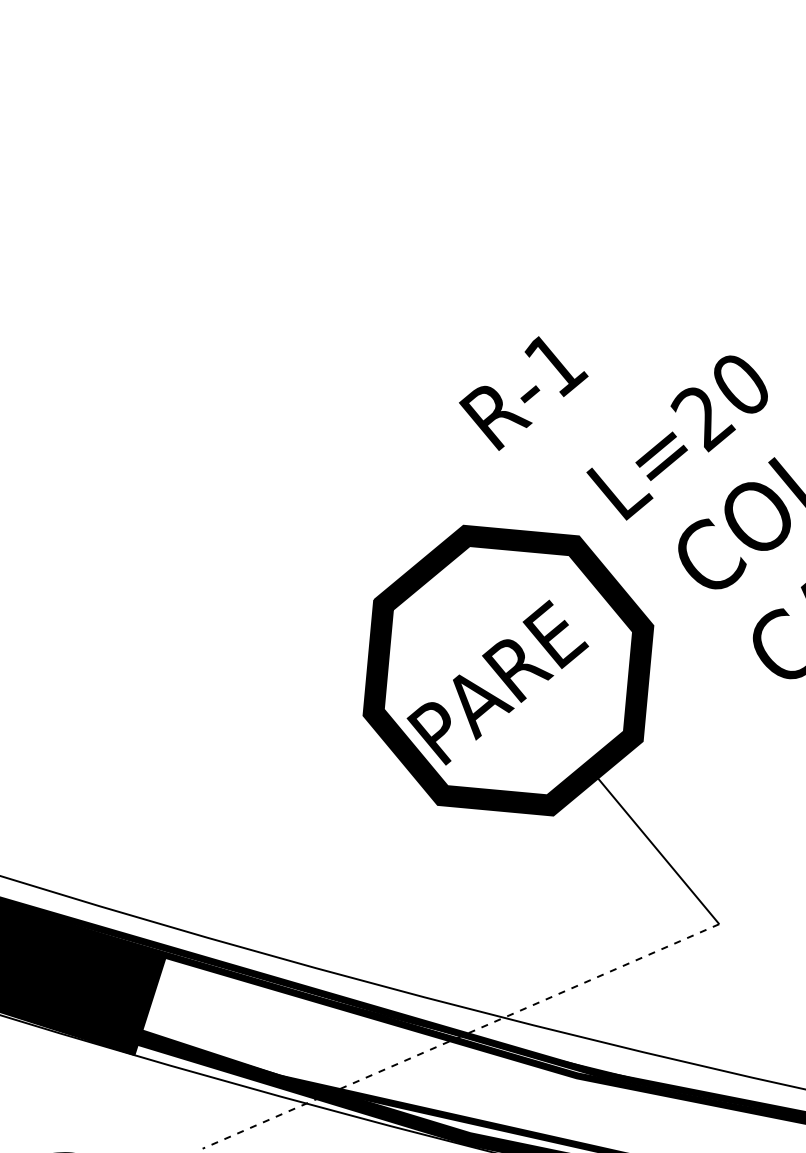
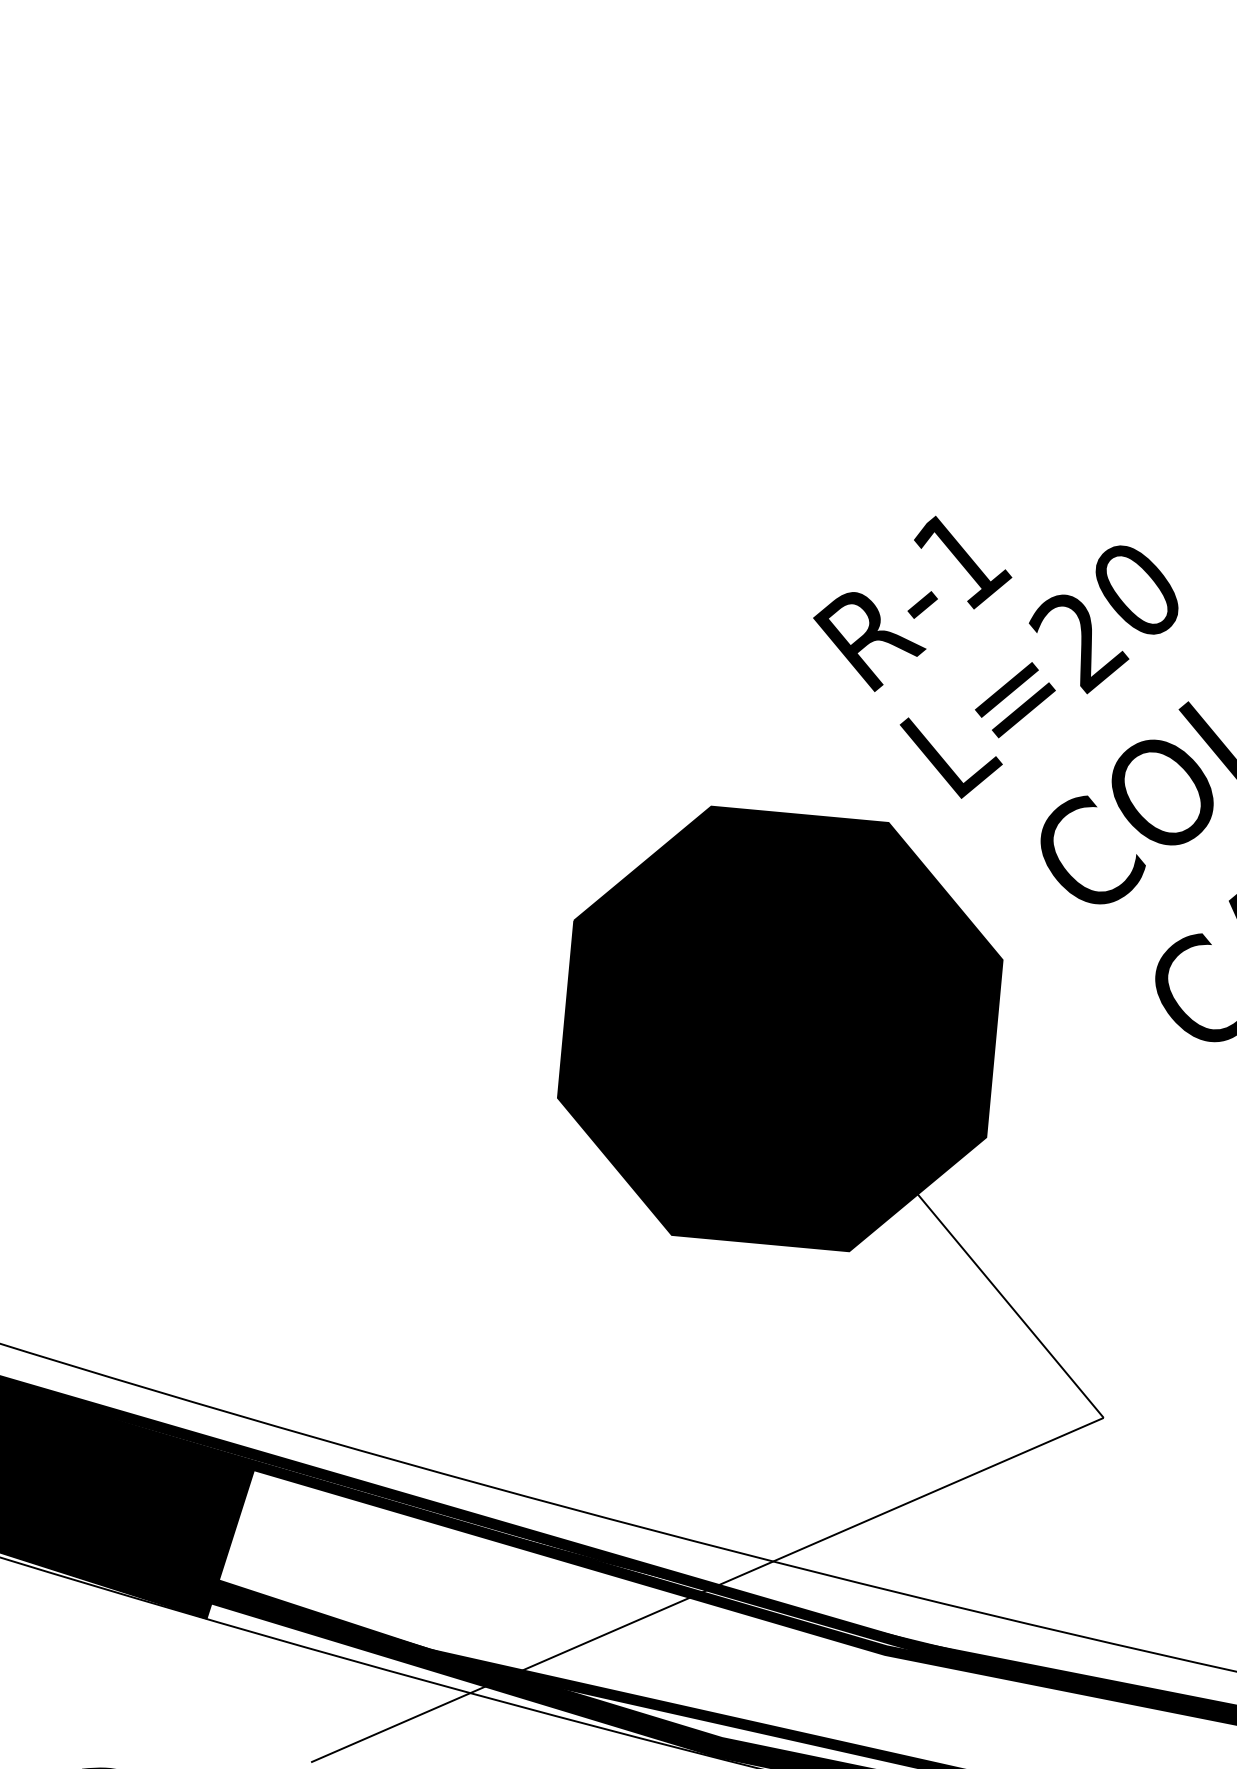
text: (523, 393) -> (912, 603), moved
fill: (508, 670) -> (780, 1028), added
line: (460, 1036) -> (706, 1590), dashed -> solid

